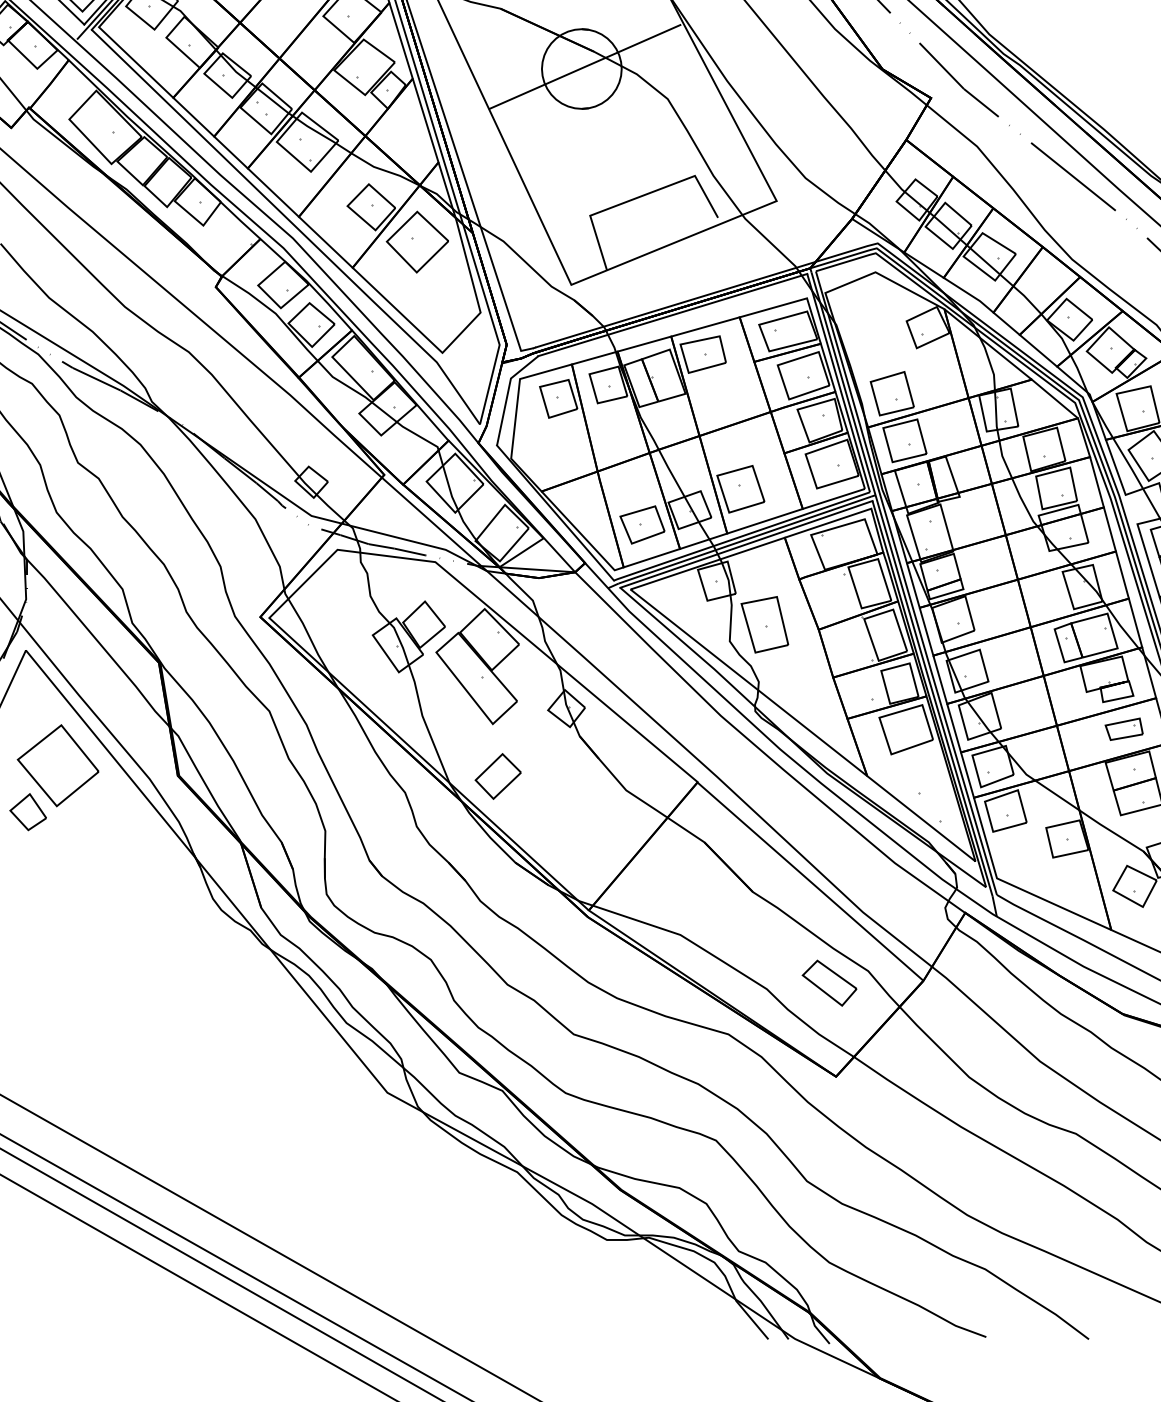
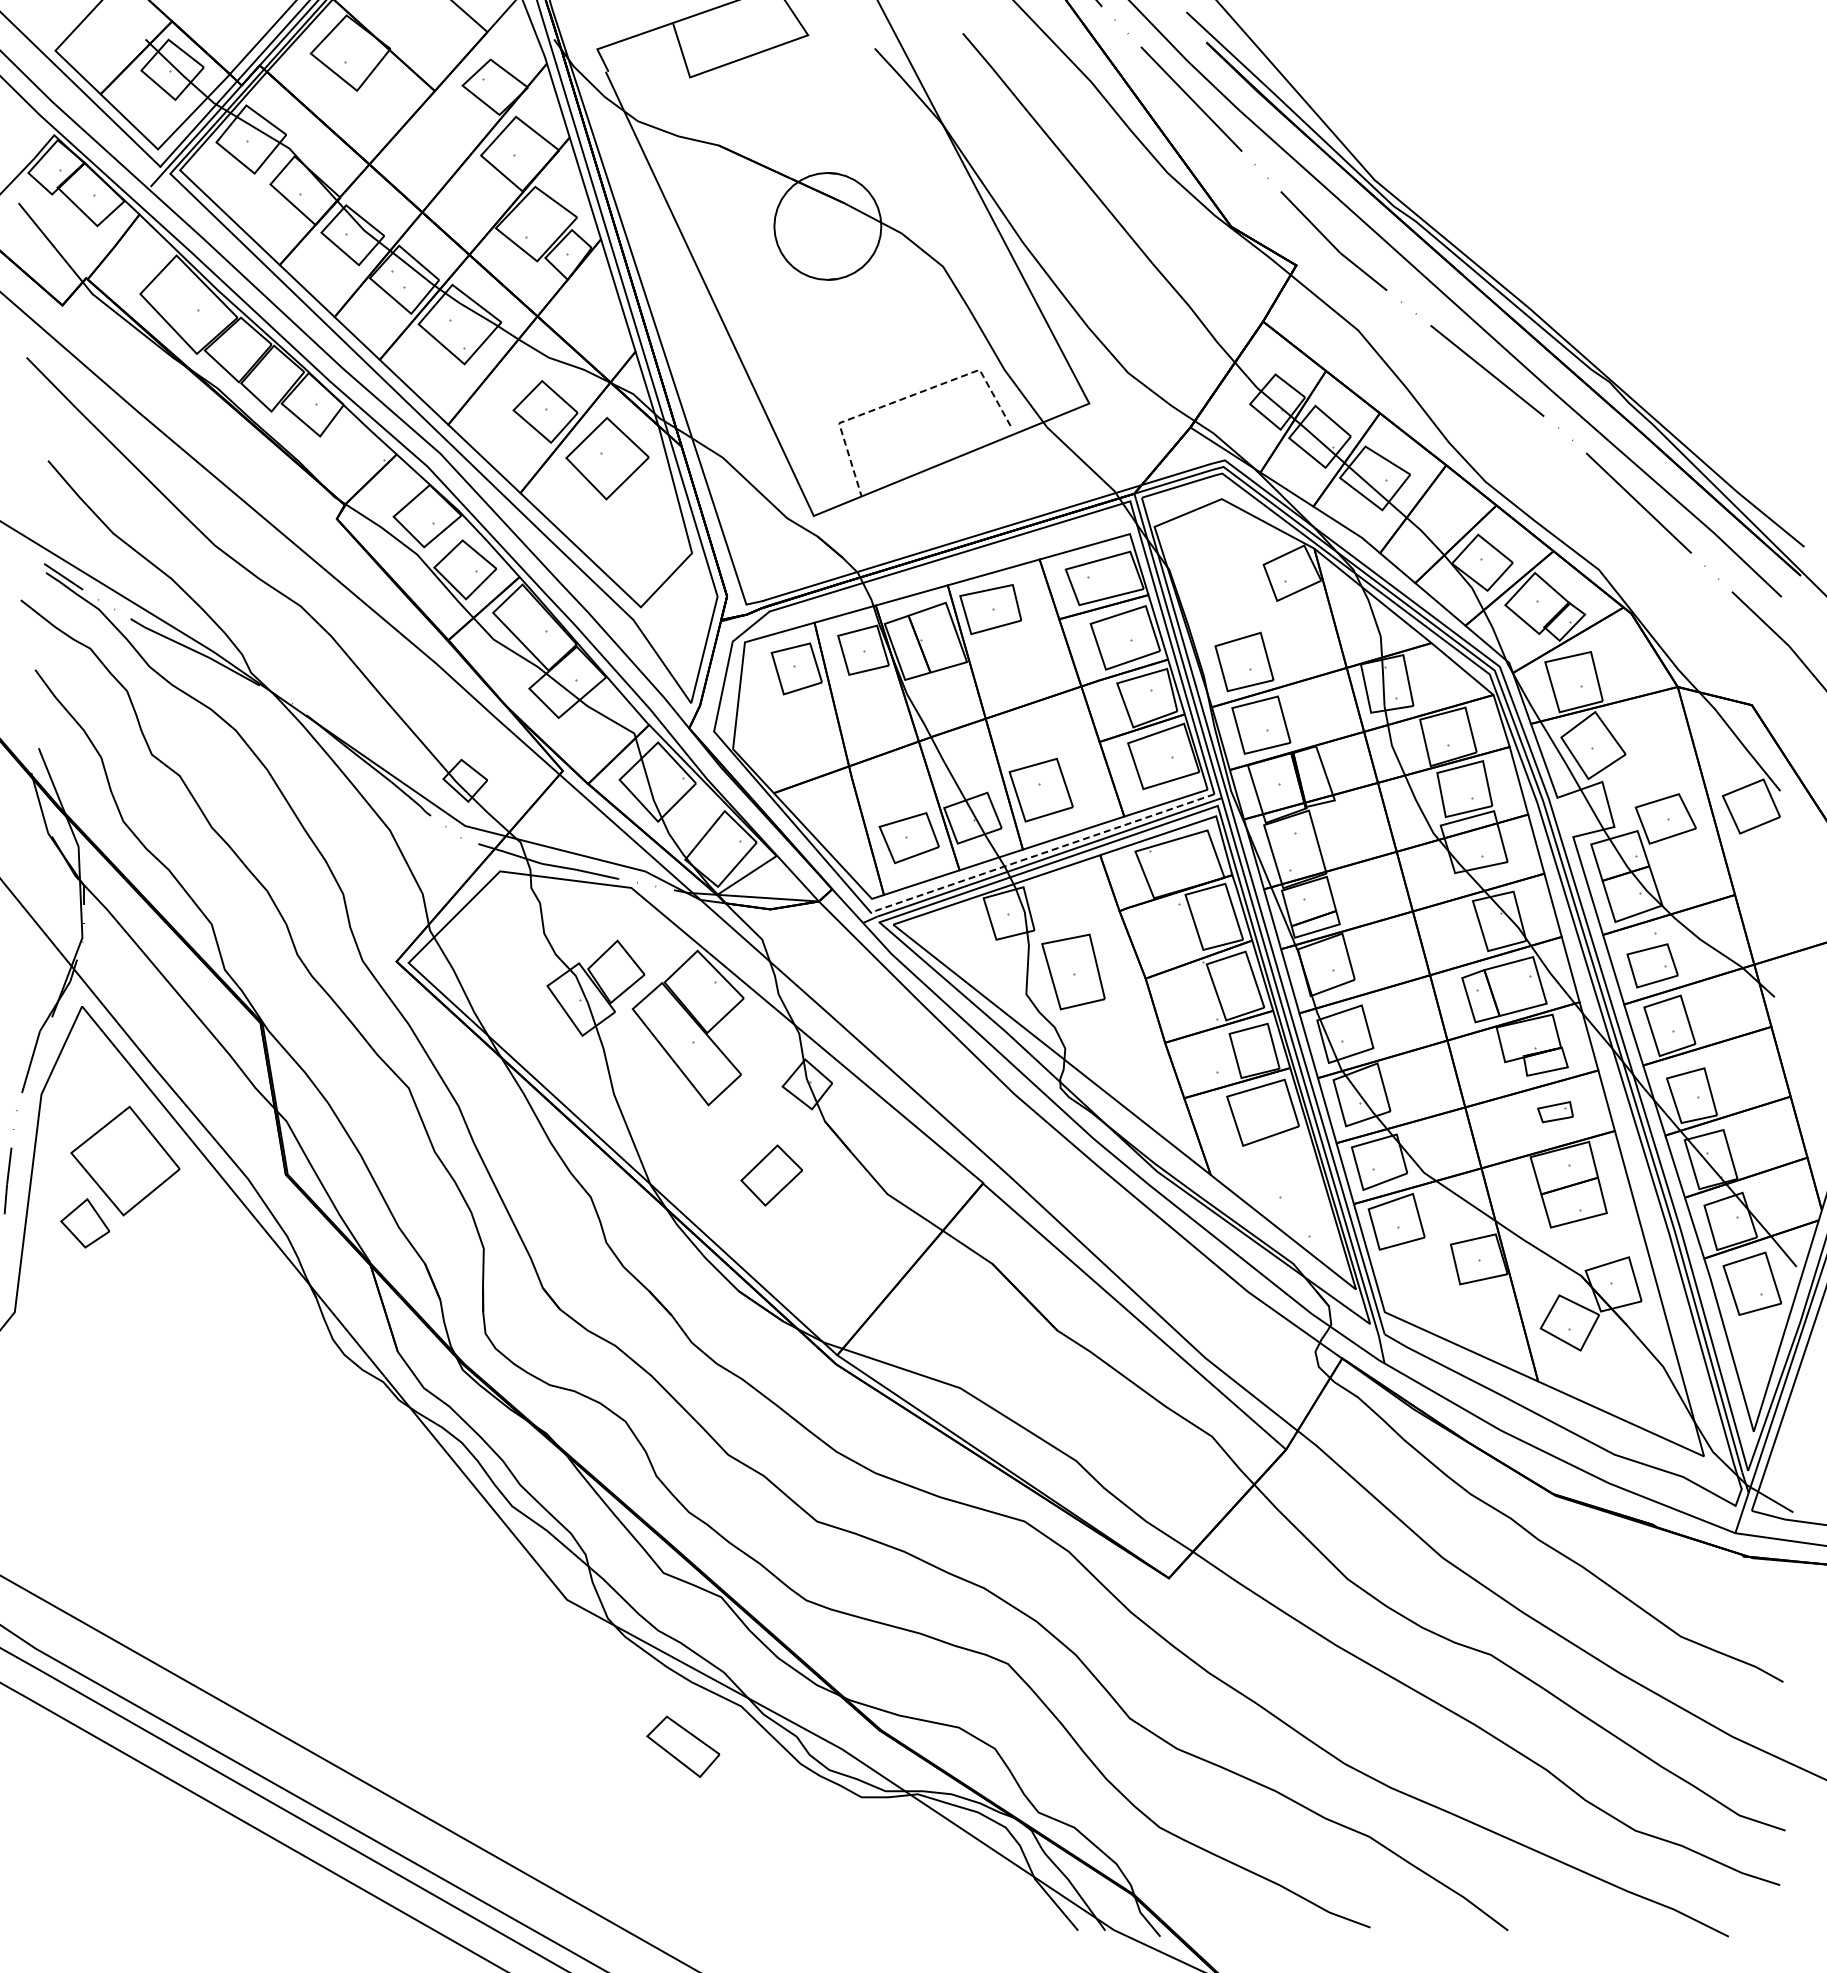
line: (585, 66) -> (832, 223), removed
line: (638, 197) -> (903, 398), solid -> dashed
line: (741, 536) -> (1041, 853), solid -> dashed
part: (1124, 728) -> (1555, 1111), size x0.7
part: (498, 776) -> (771, 1175), moved
part: (829, 982) -> (683, 1746), moved

